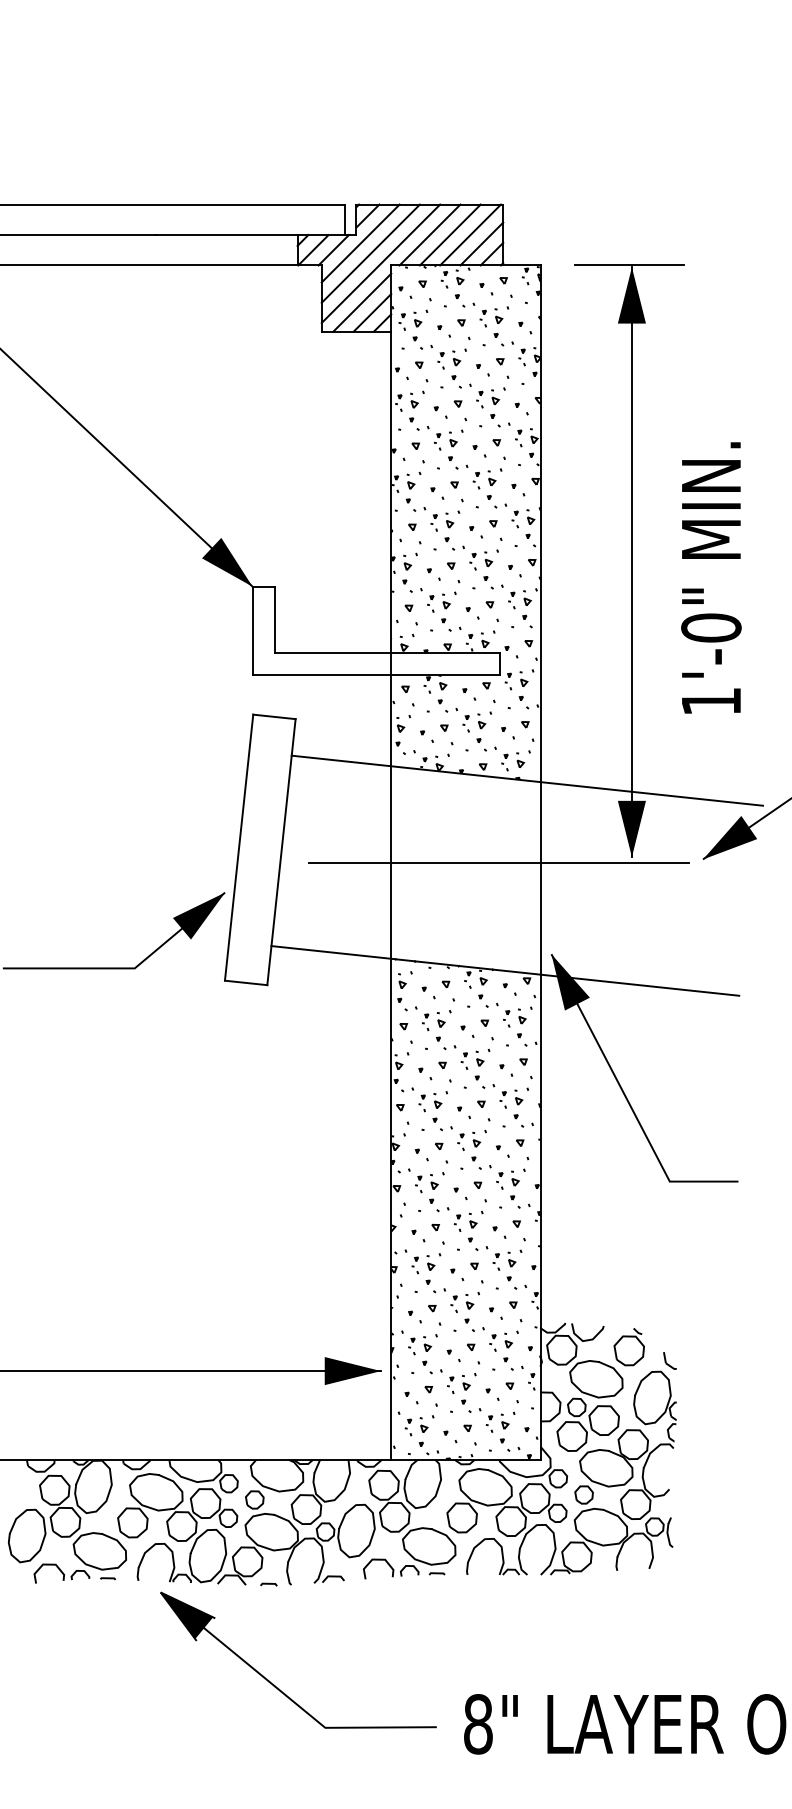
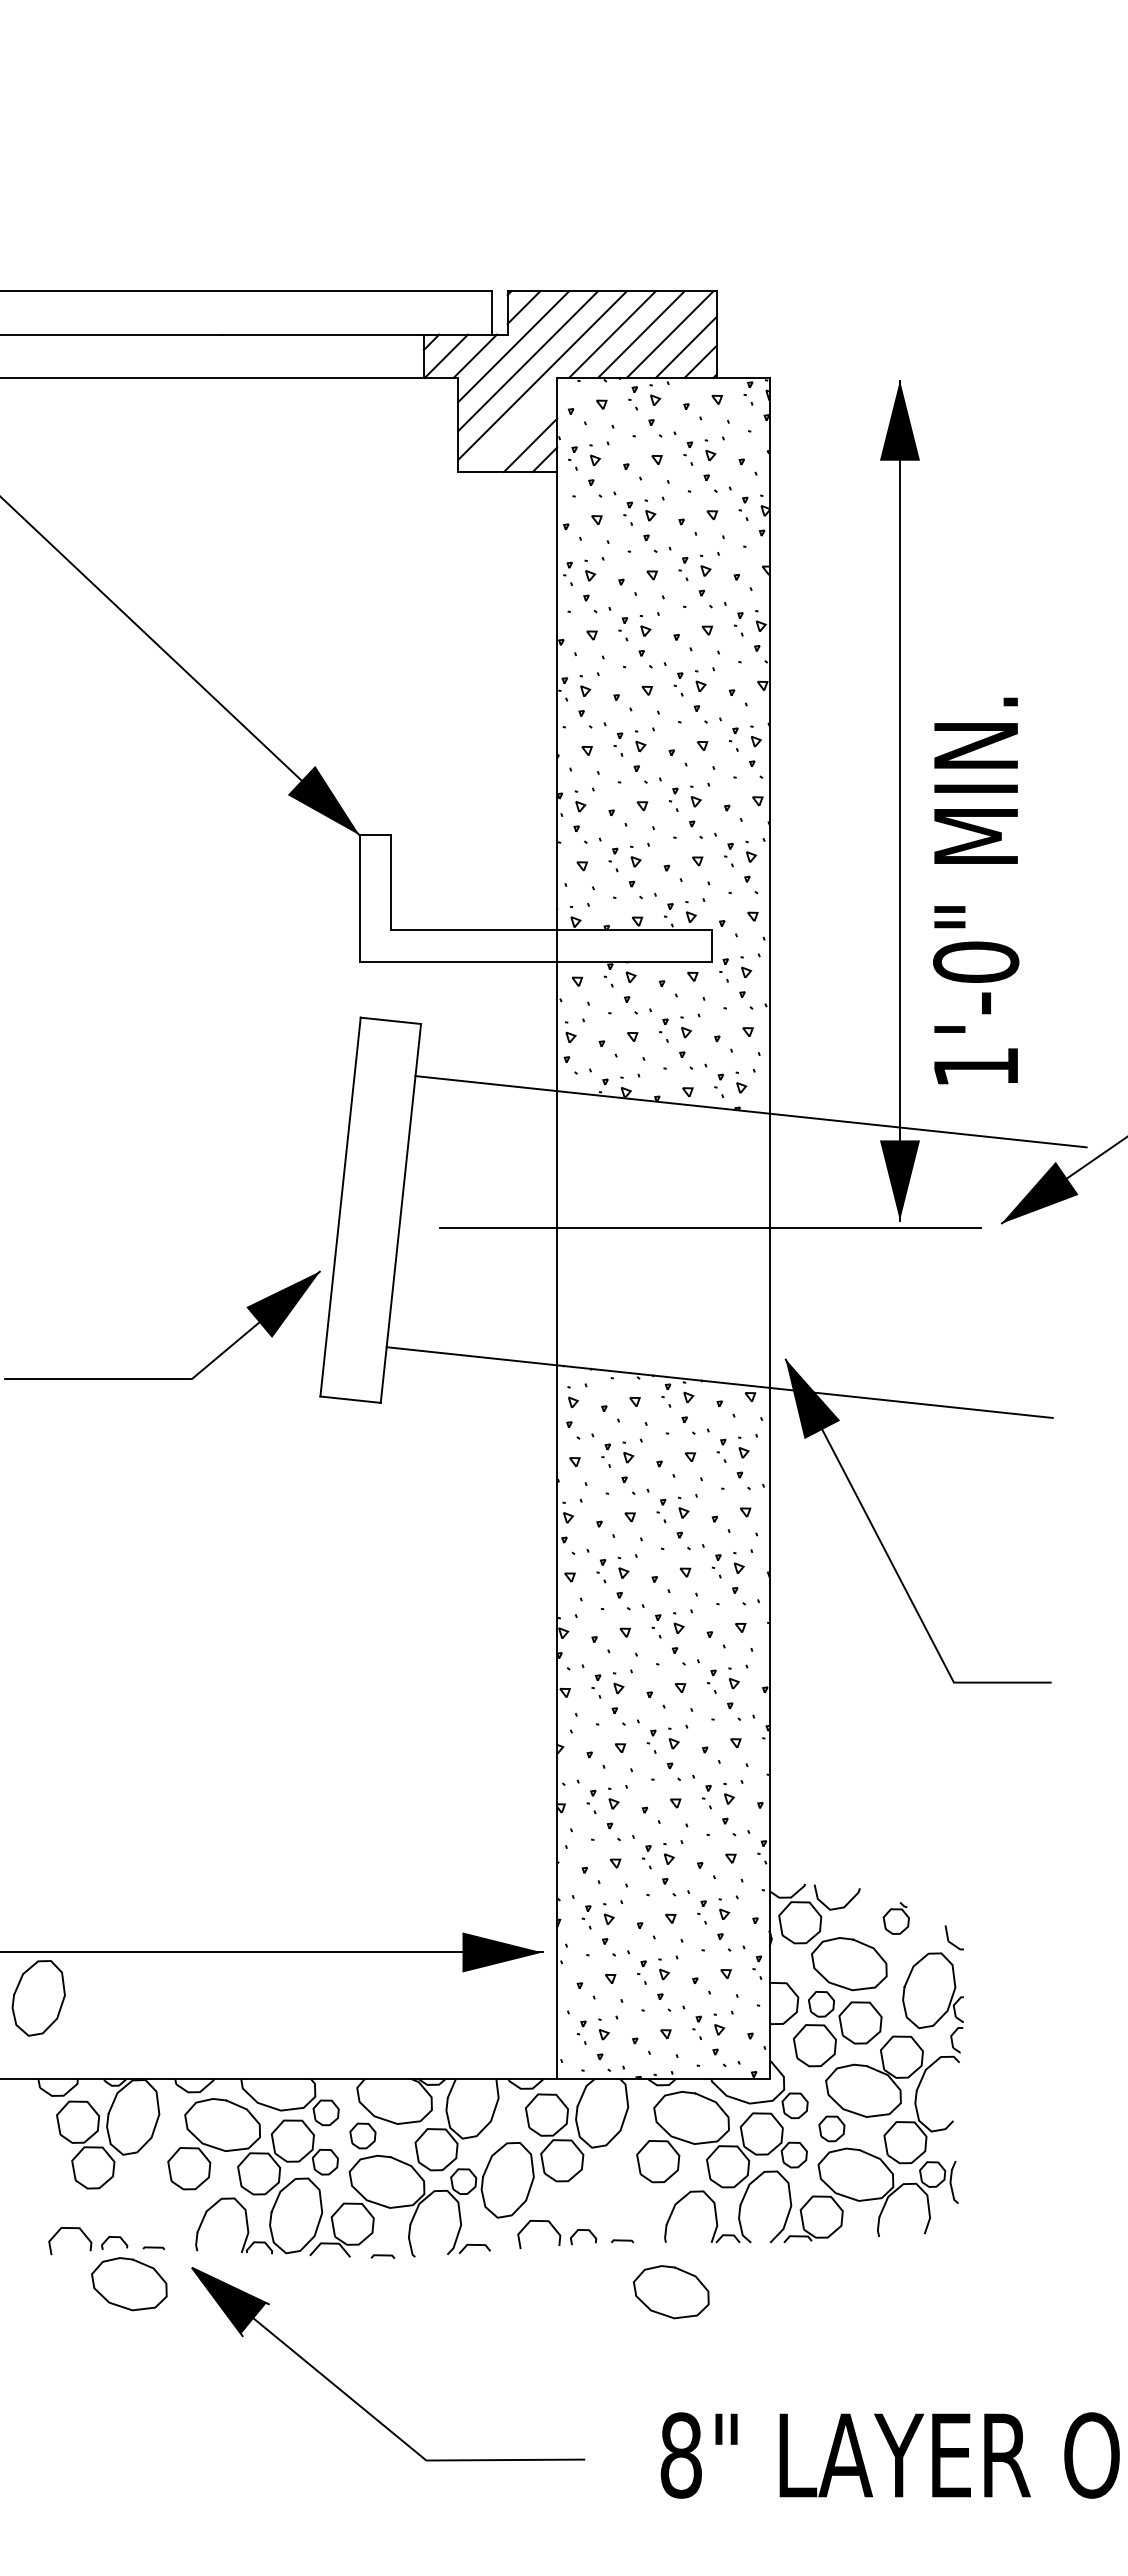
line: (628, 265) -> (895, 377), removed
line: (361, 302) -> (515, 430), removed
text: (711, 577) -> (976, 890), moved
part: (629, 1347) -> (896, 1918), size x0.6
curve: (11, 1531) -> (16, 1992), moved
curve: (423, 1561) -> (663, 2313), moved
curve: (94, 1566) -> (121, 2305), moved
part: (276, 1686) -> (356, 2401), moved

